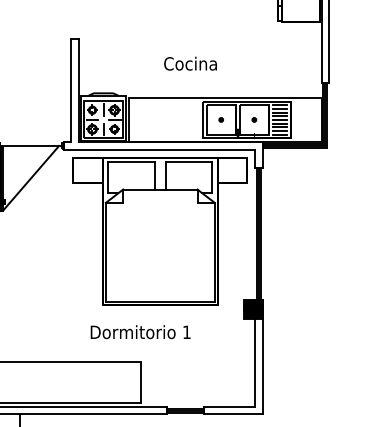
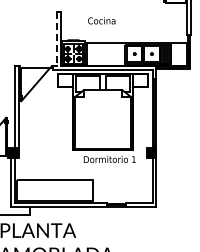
text: (189, 63) -> (101, 20), moved
line: (70, 89) -> (56, 38), solid -> dashed
text: (139, 332) -> (109, 159), moved

